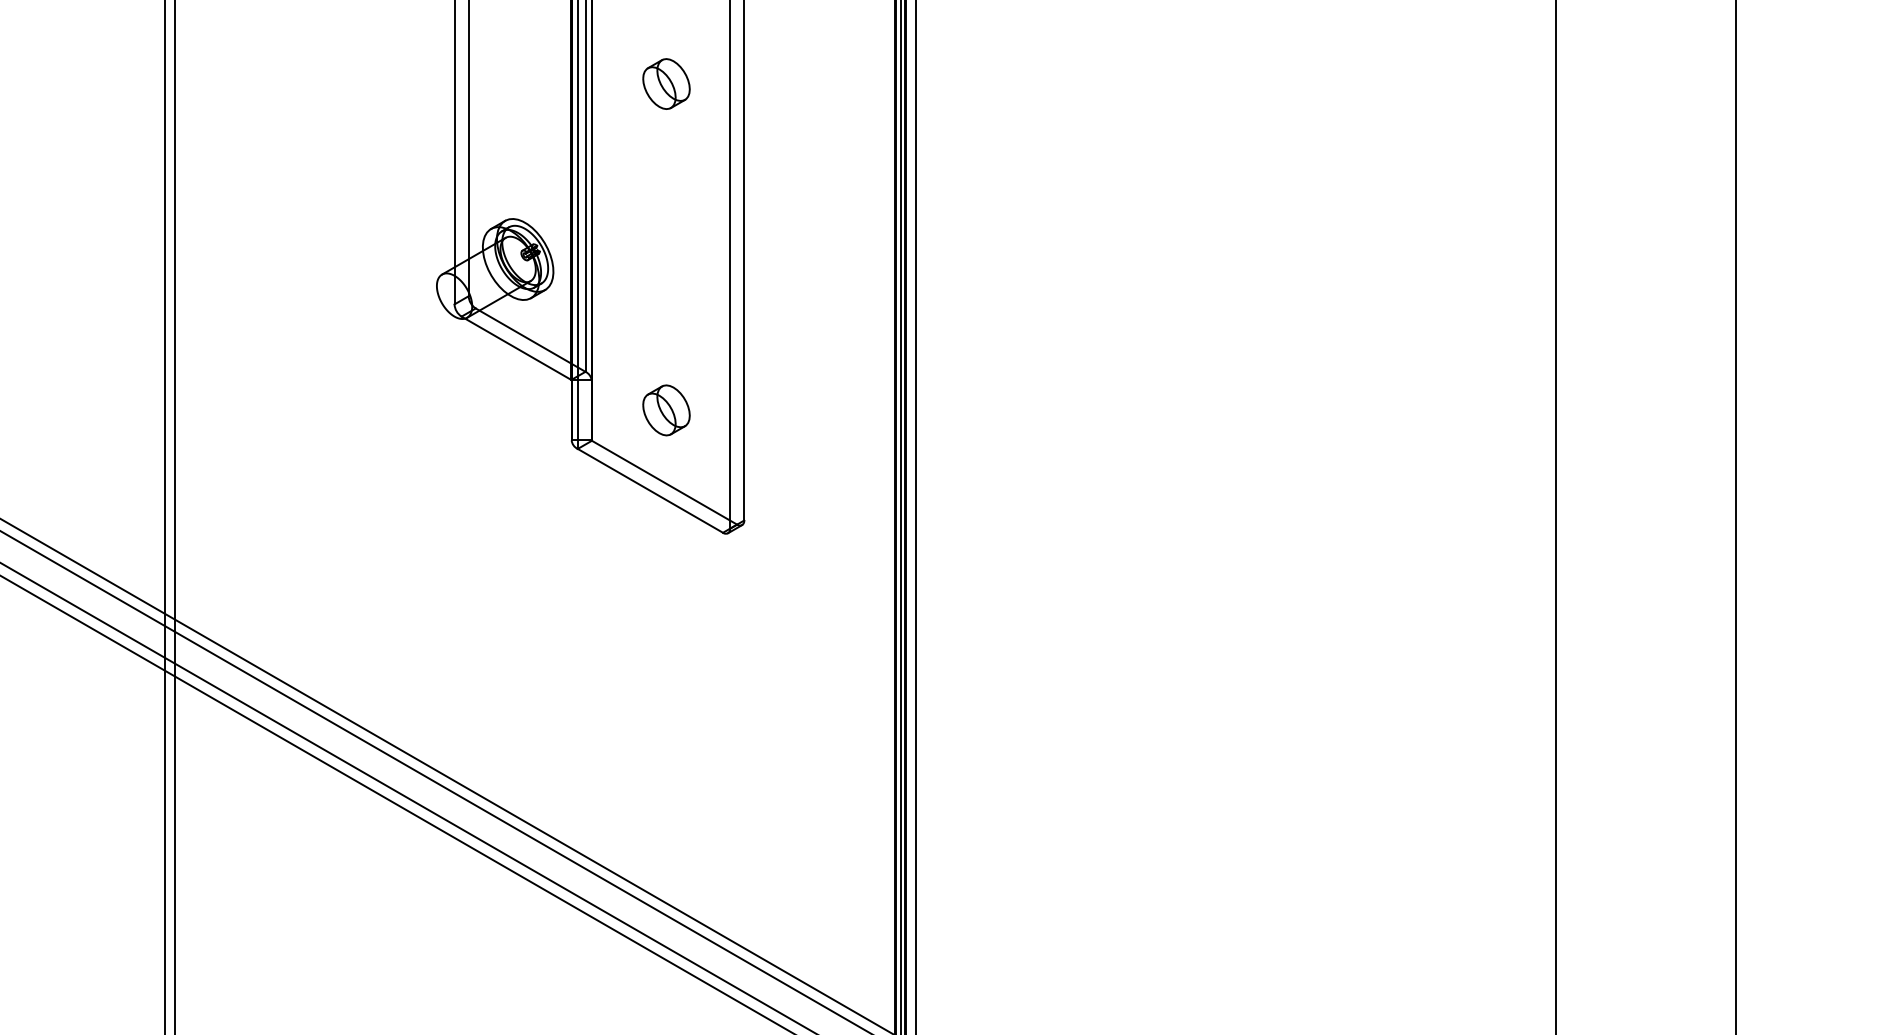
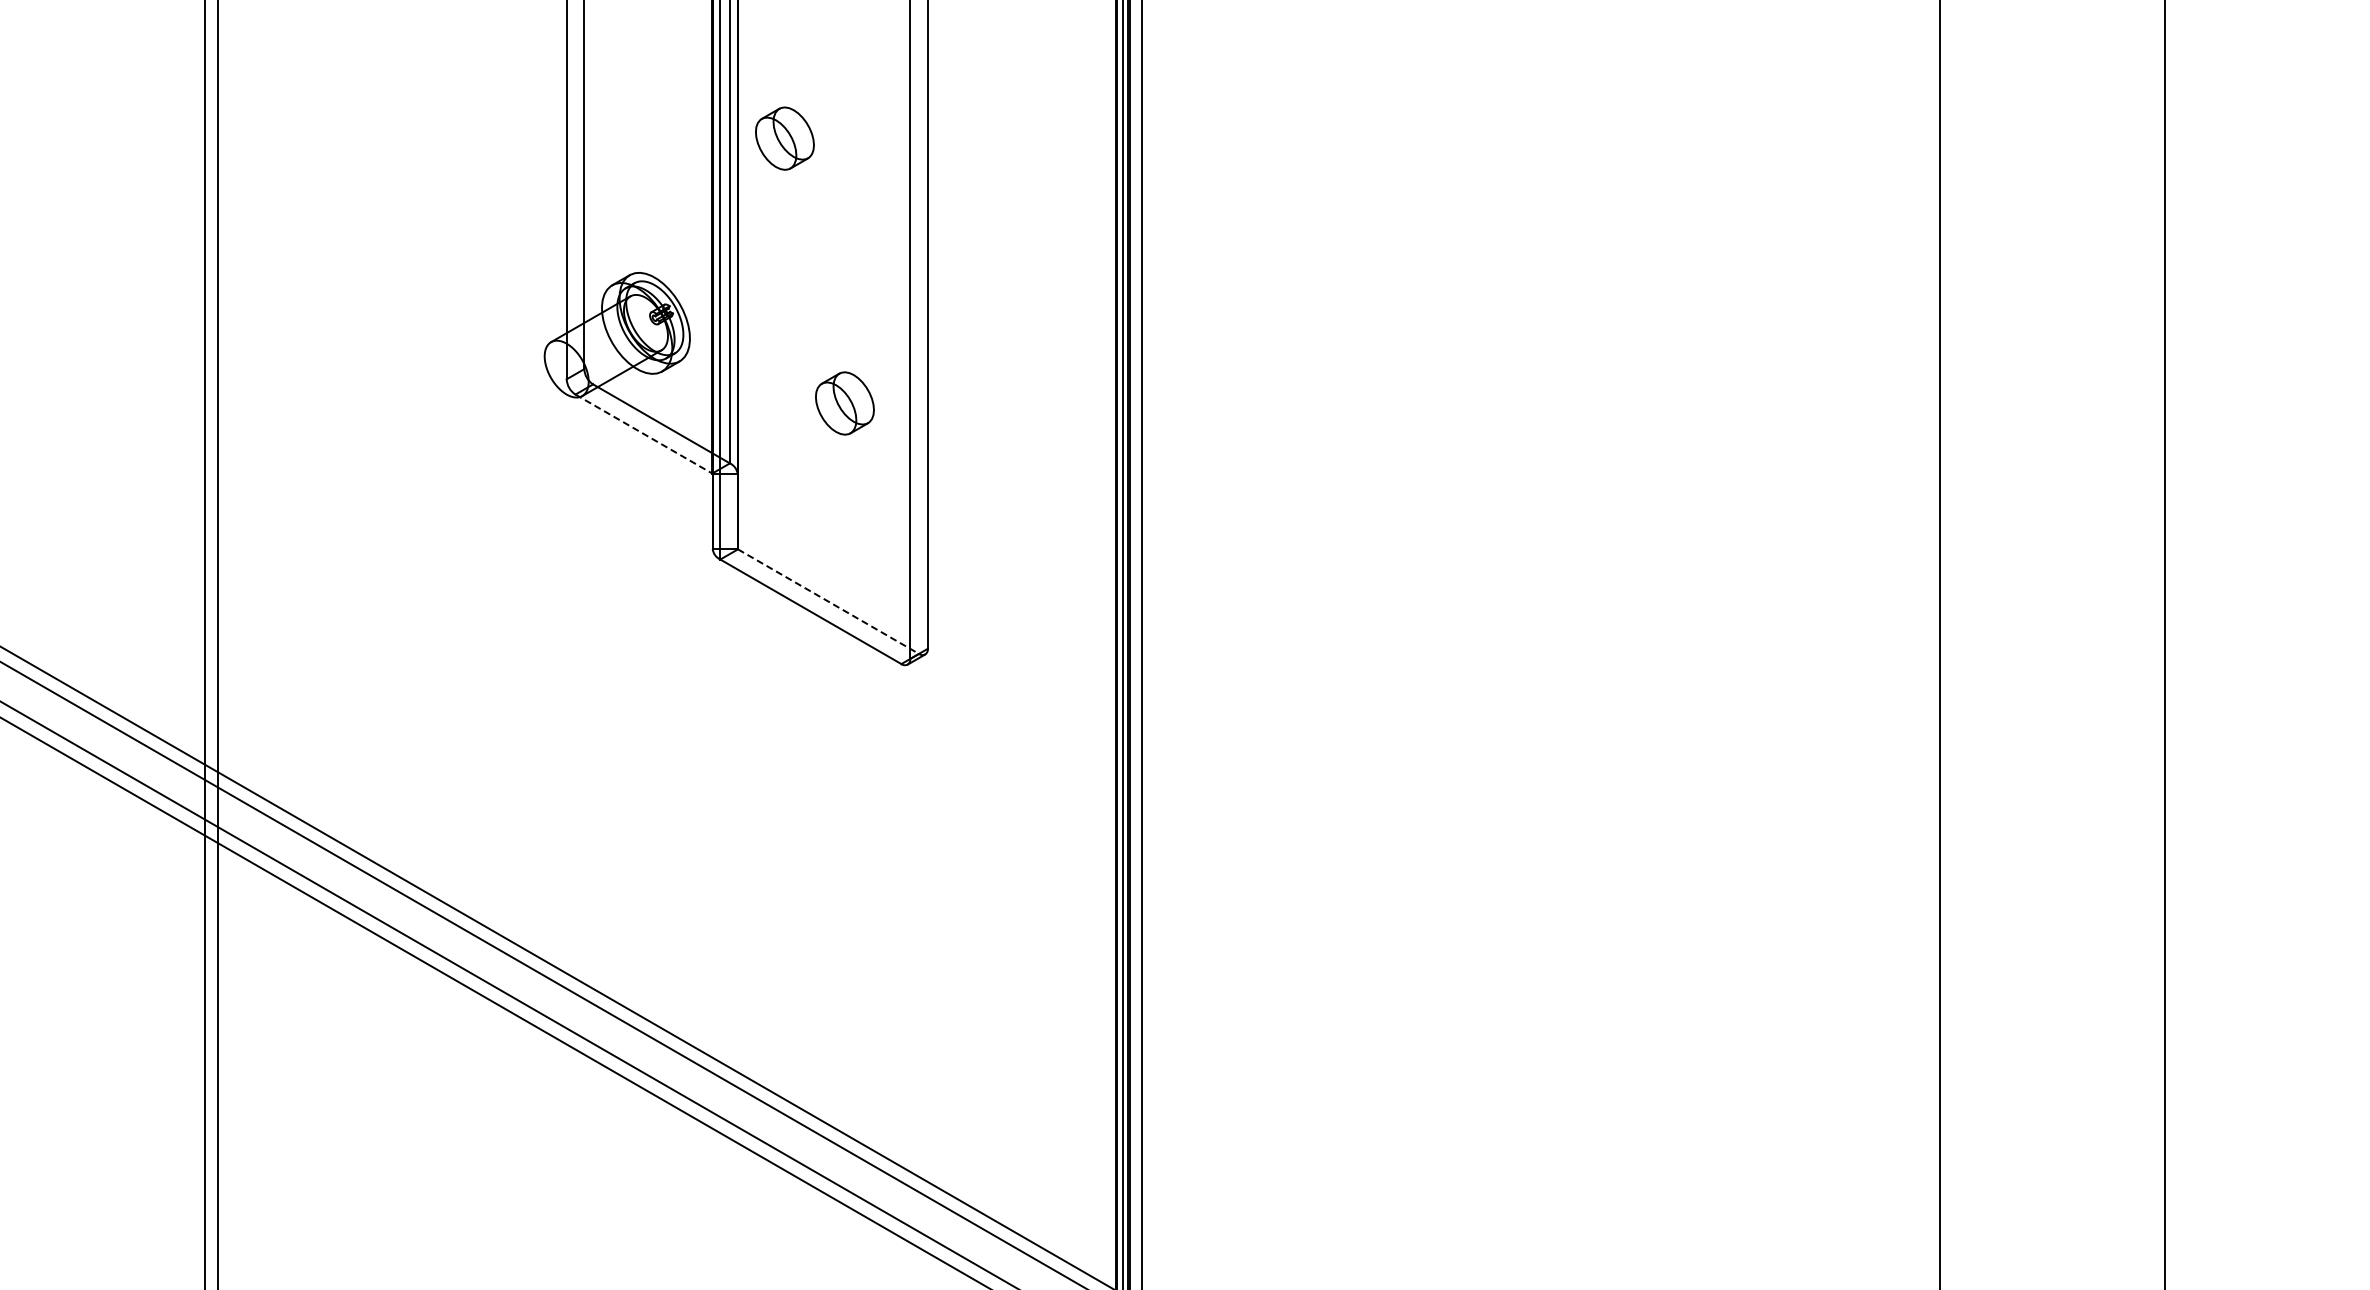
part: (666, 83) -> (784, 138), moved
line: (516, 348) -> (643, 434), solid -> dashed
part: (666, 410) -> (844, 403), moved
line: (664, 482) -> (828, 601), solid -> dashed

